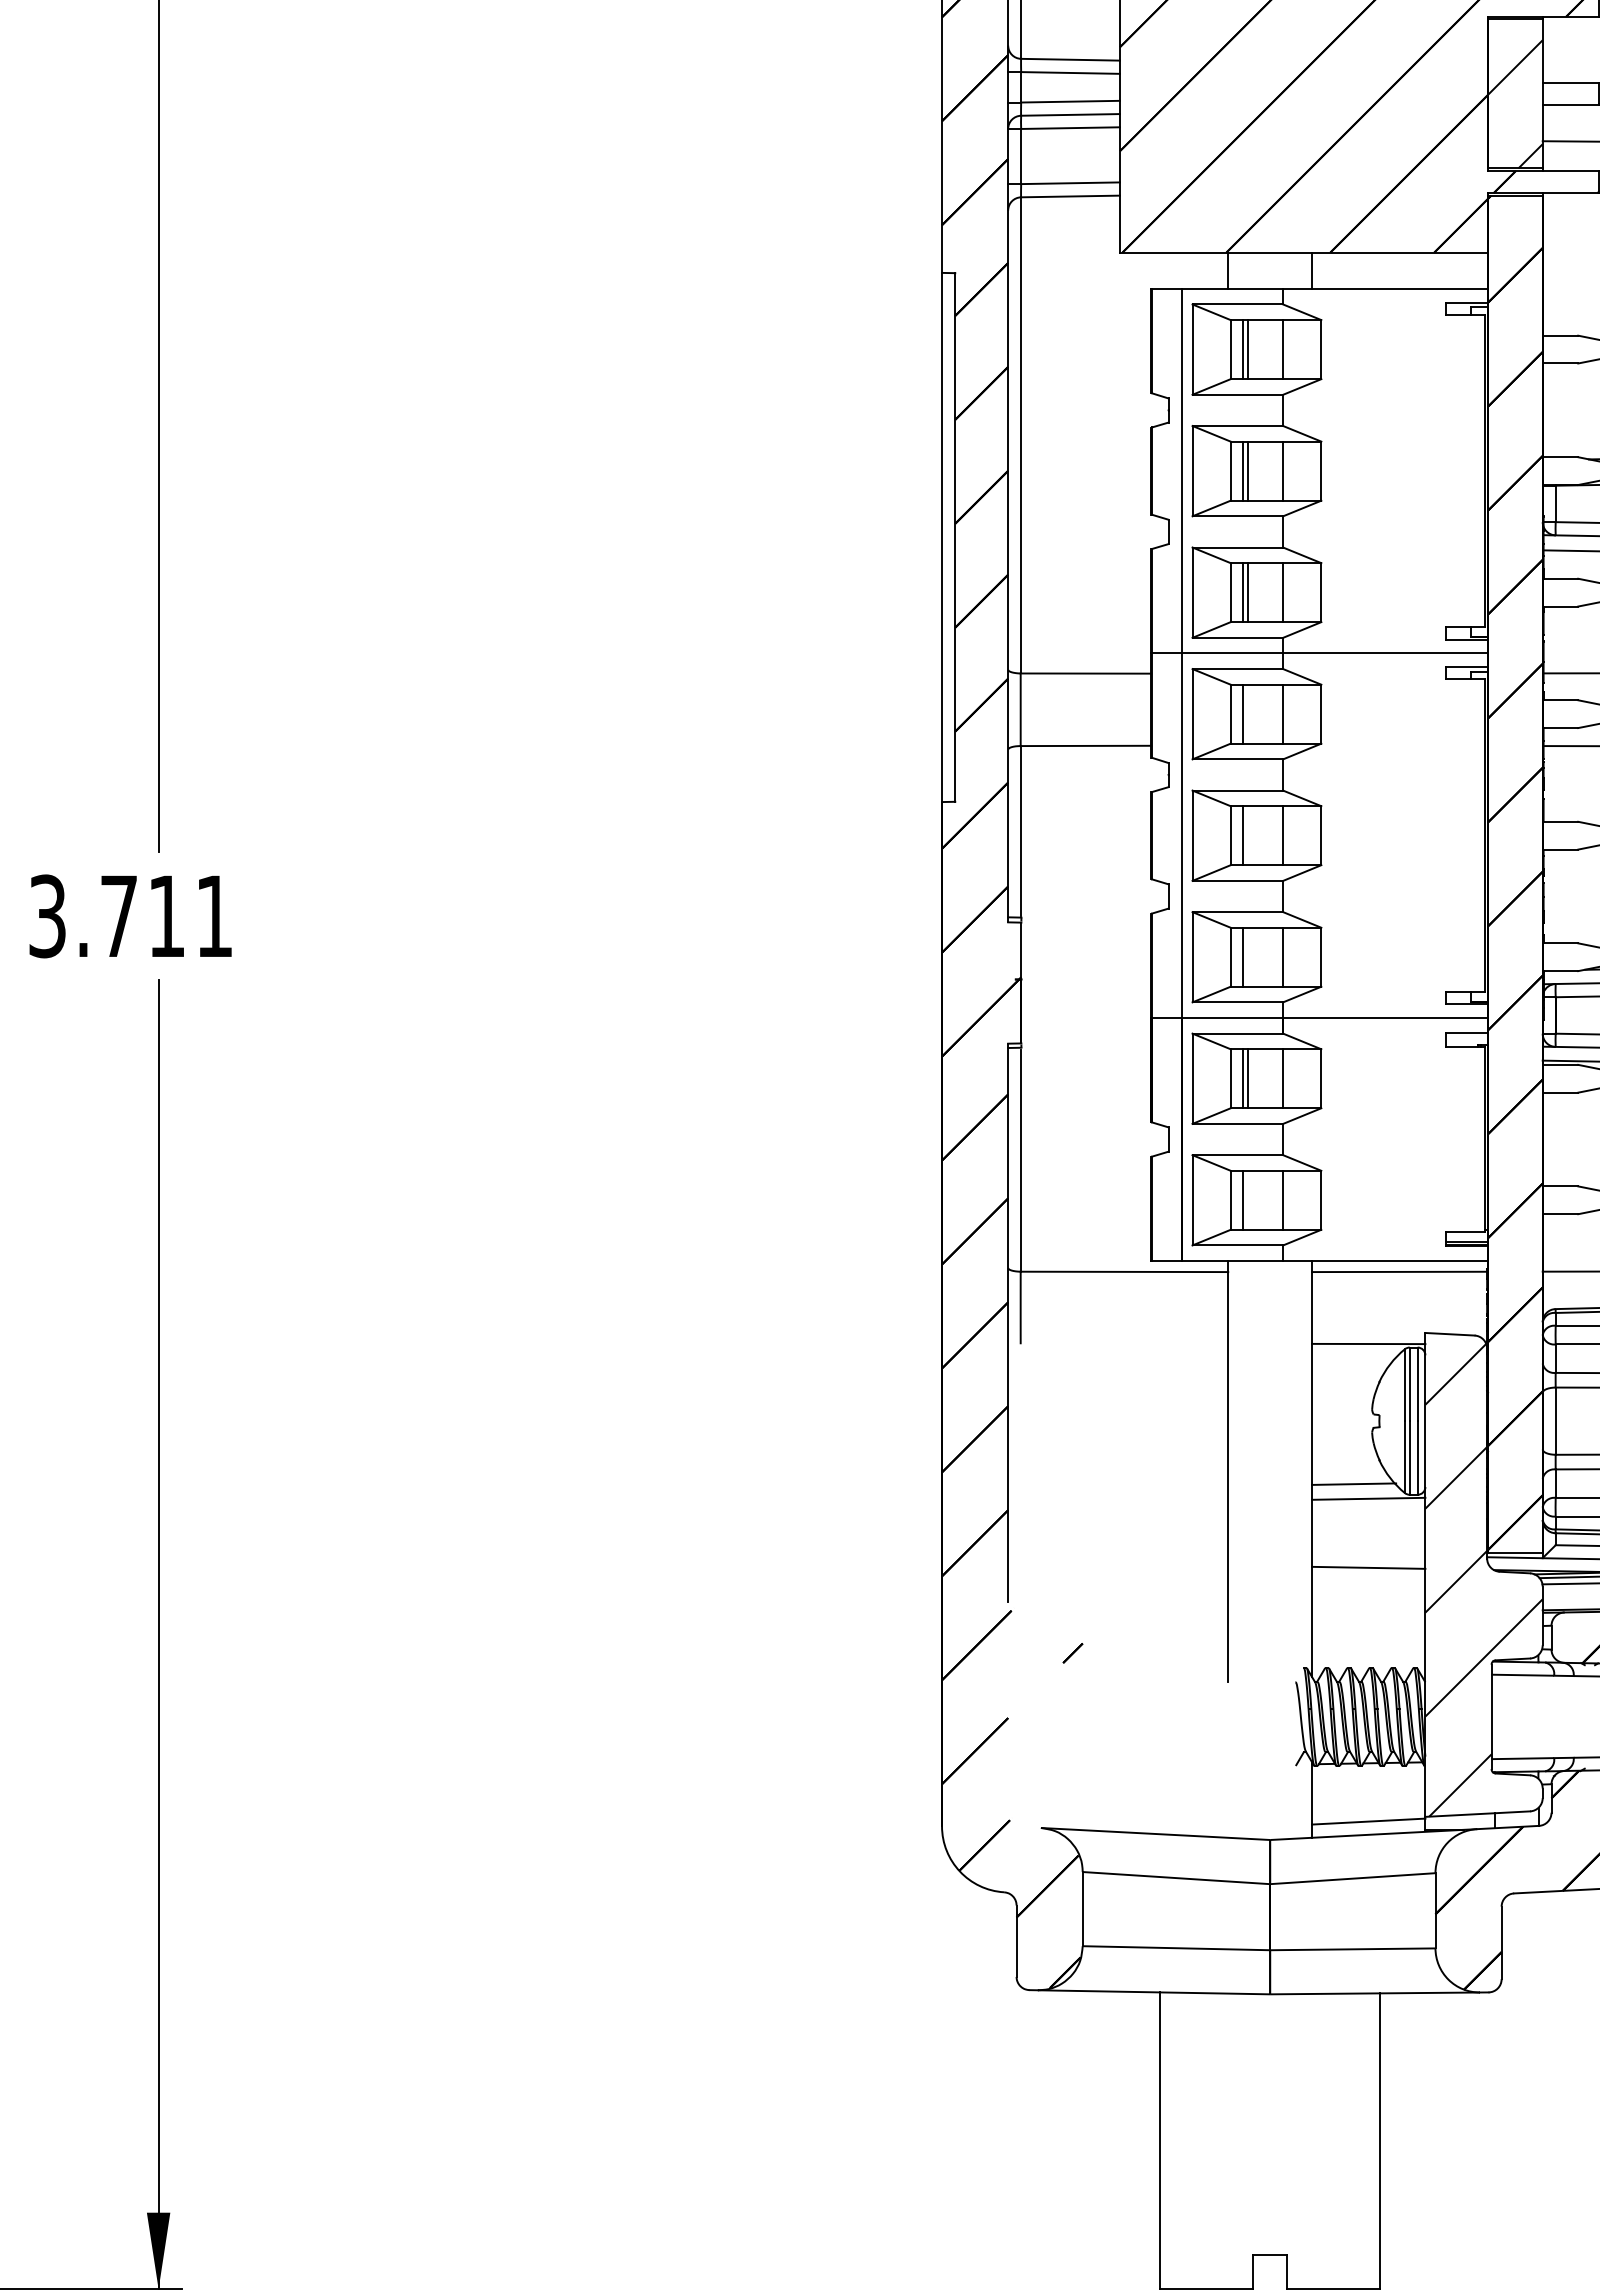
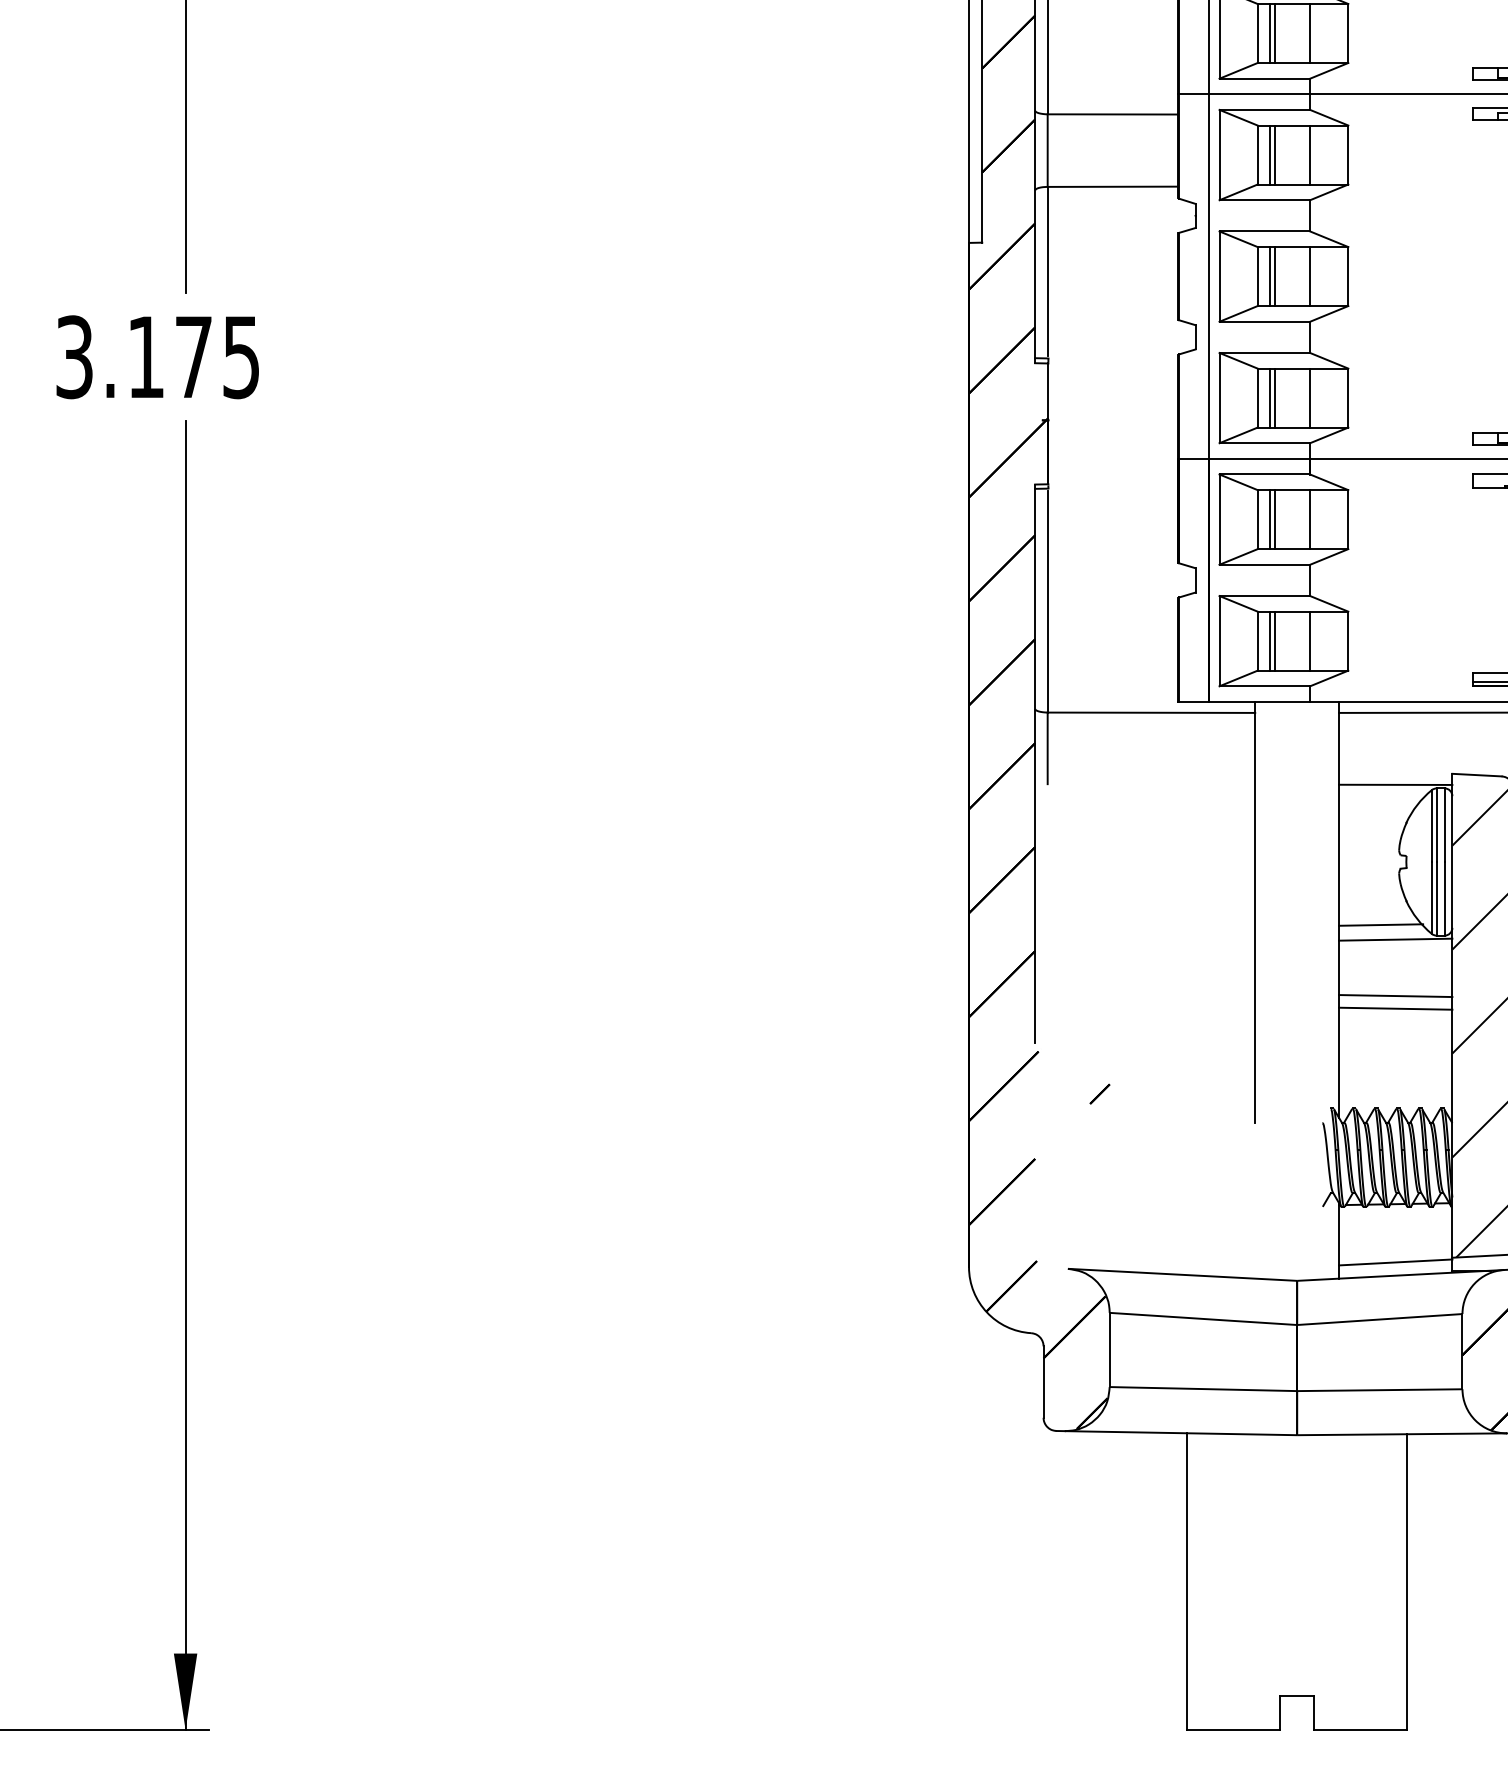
line: (1247, 713) -> (1274, 154), added
line: (1247, 835) -> (1274, 276), added
text: (166, 916) -> (193, 357), 3.711 -> 3.175
line: (1247, 956) -> (1274, 397), added
line: (1247, 1199) -> (1274, 640), added
line: (1368, 1555) -> (1395, 996), added

